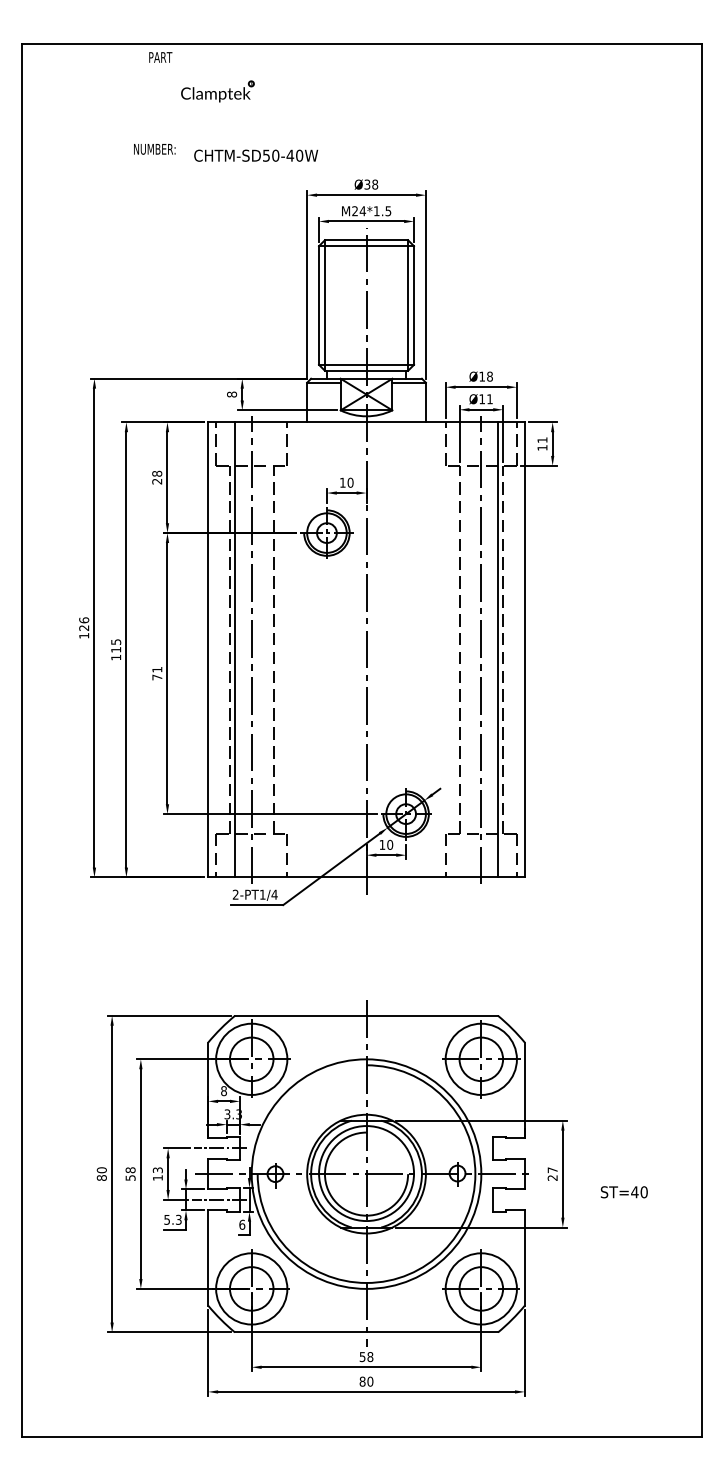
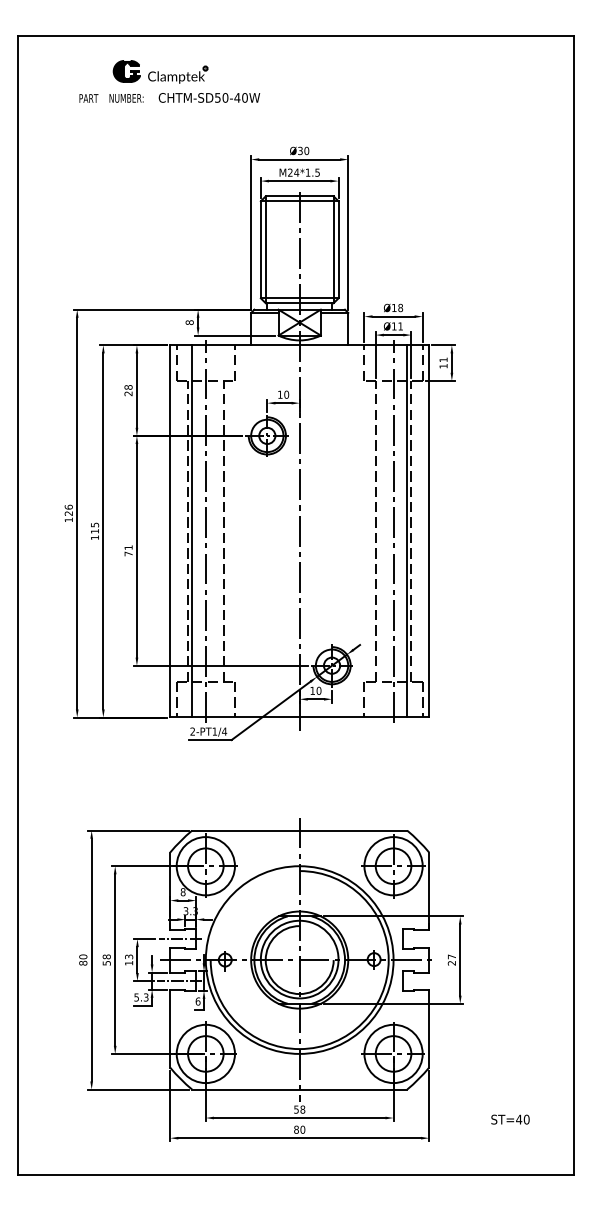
text: (160, 57) -> (88, 98), moved
part: (154, 87) -> (126, 71), added
text: (154, 149) -> (126, 98), moved
text: (256, 155) -> (209, 97), moved
text: (375, 184) -> (307, 150), Ø38 -> Ø30
text: (623, 1192) -> (509, 1119), moved

